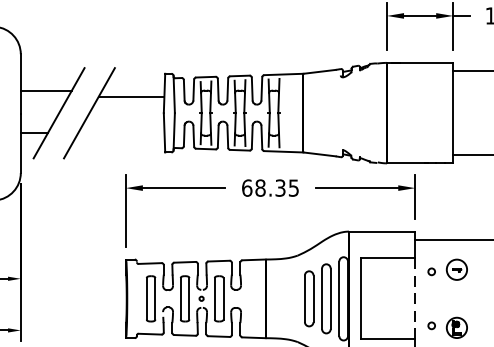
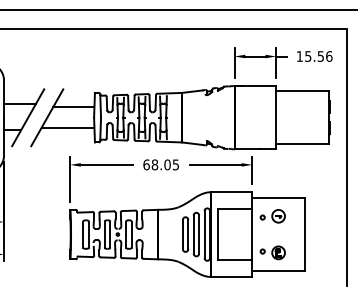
line: (121, 128) -> (67, 127), added
text: (280, 187) -> (167, 164), 68.35 -> 68.05
line: (415, 300) -> (252, 235), dashed -> solid

